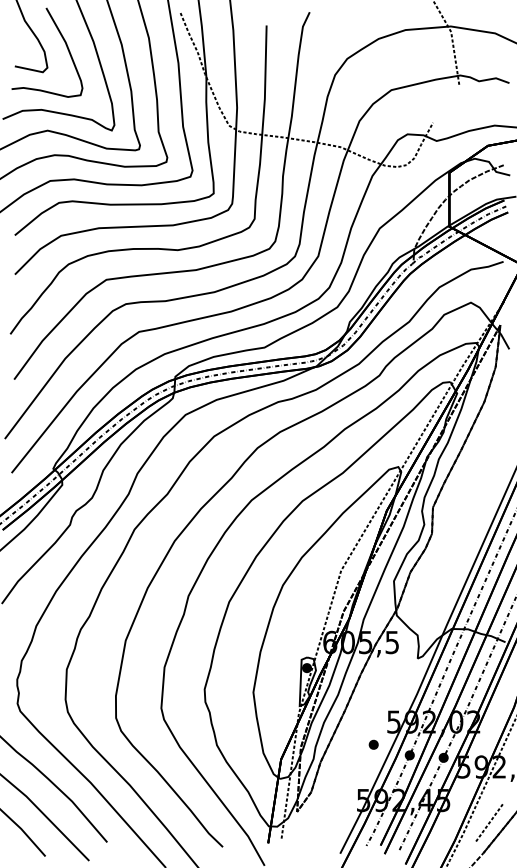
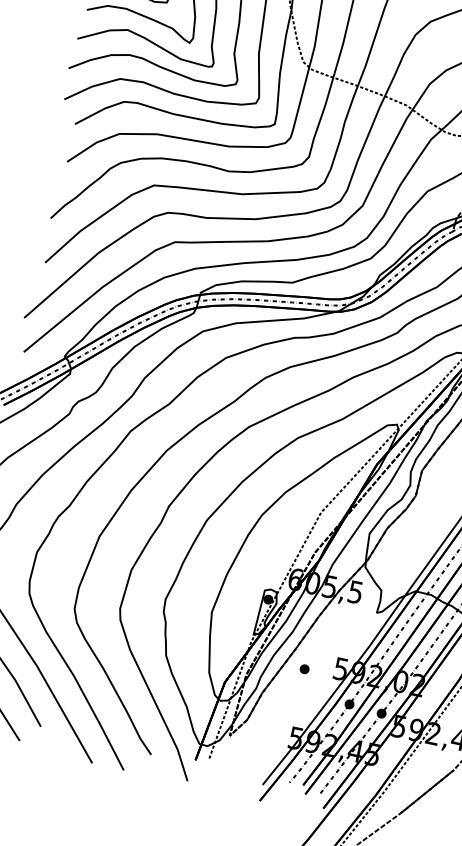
part: (373, 744) -> (304, 668), moved
line: (489, 822) -> (412, 785), removed

